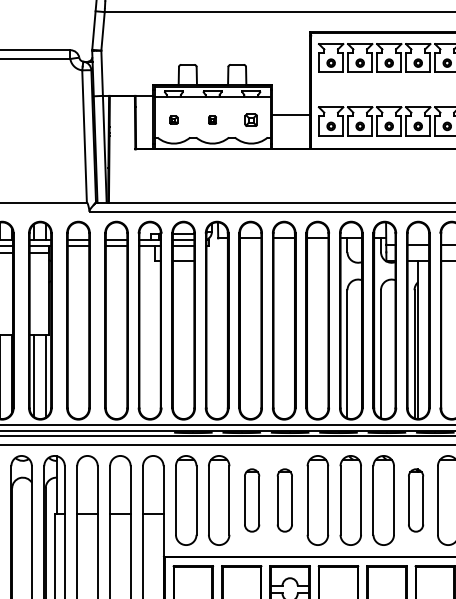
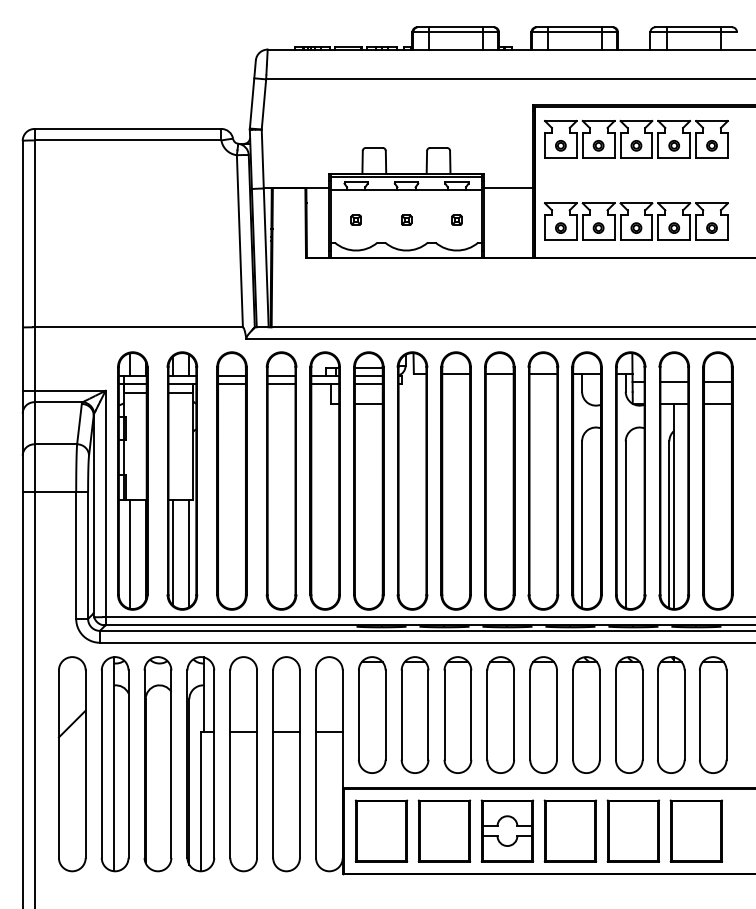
line: (290, 115) -> (508, 188), moved
part: (250, 119) -> (456, 219), size x0.62
part: (251, 500) -> (457, 714), size x1.43
part: (284, 500) -> (500, 714), size x1.43
part: (416, 500) -> (671, 714), size x1.43

